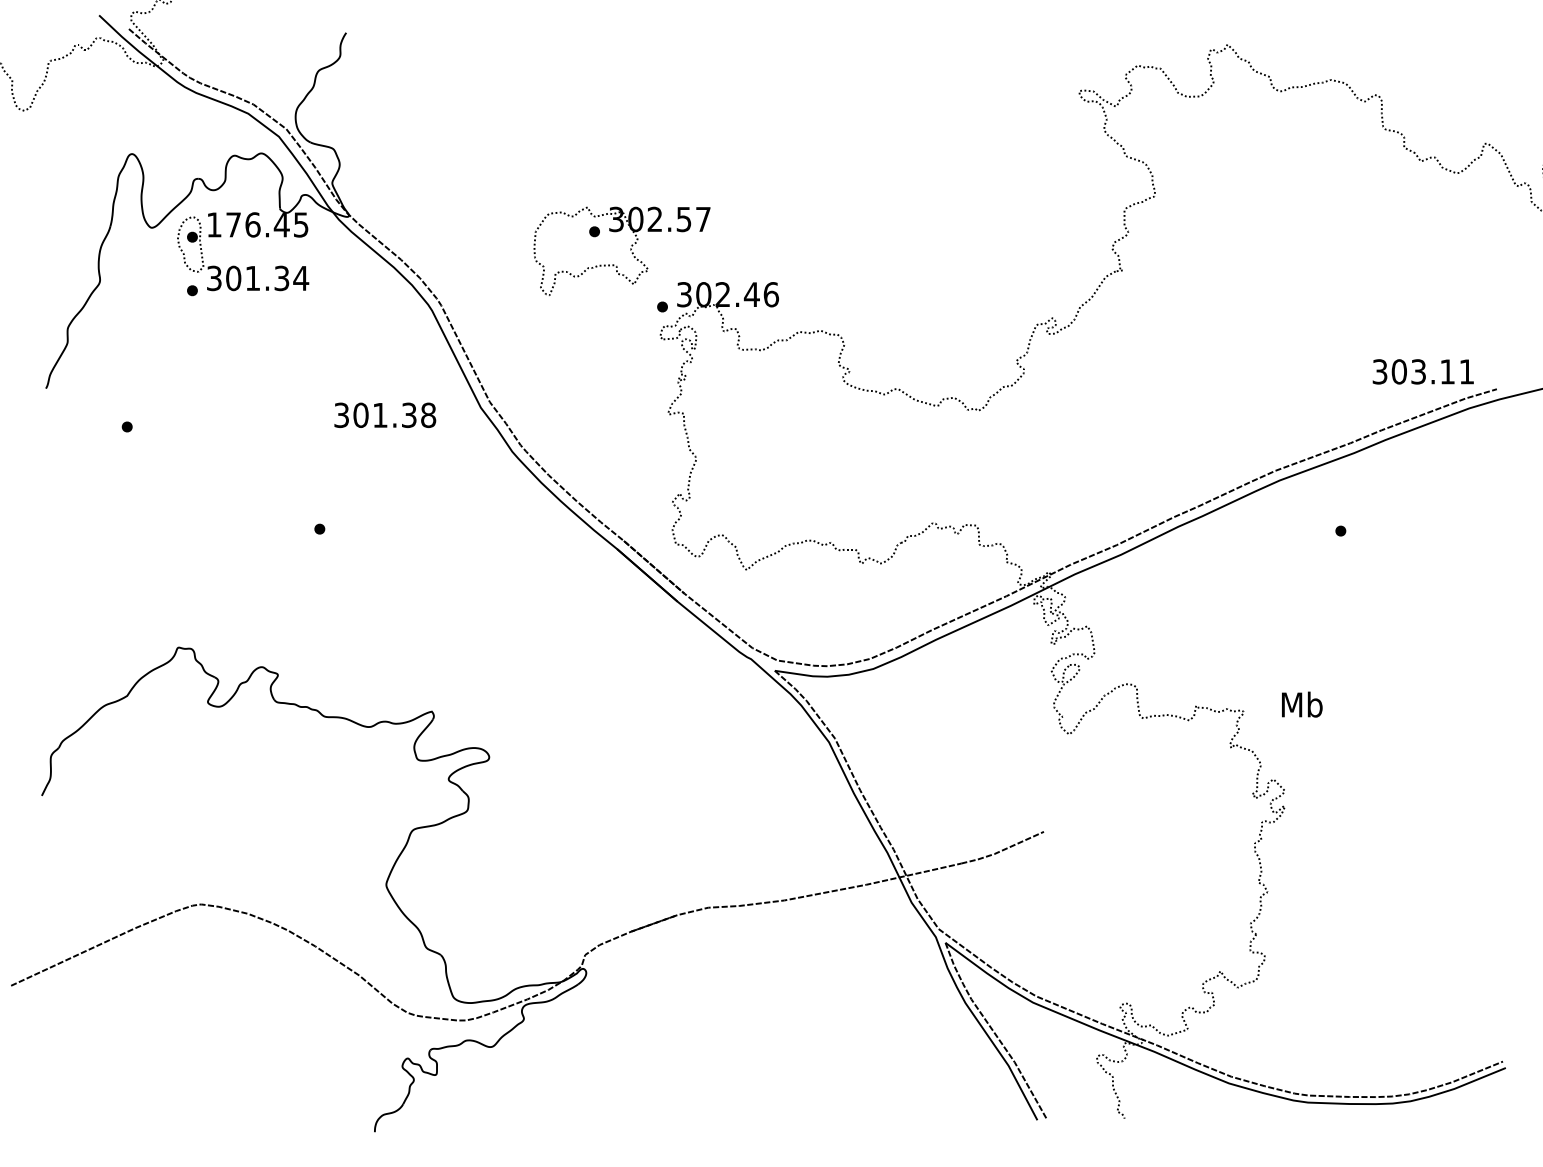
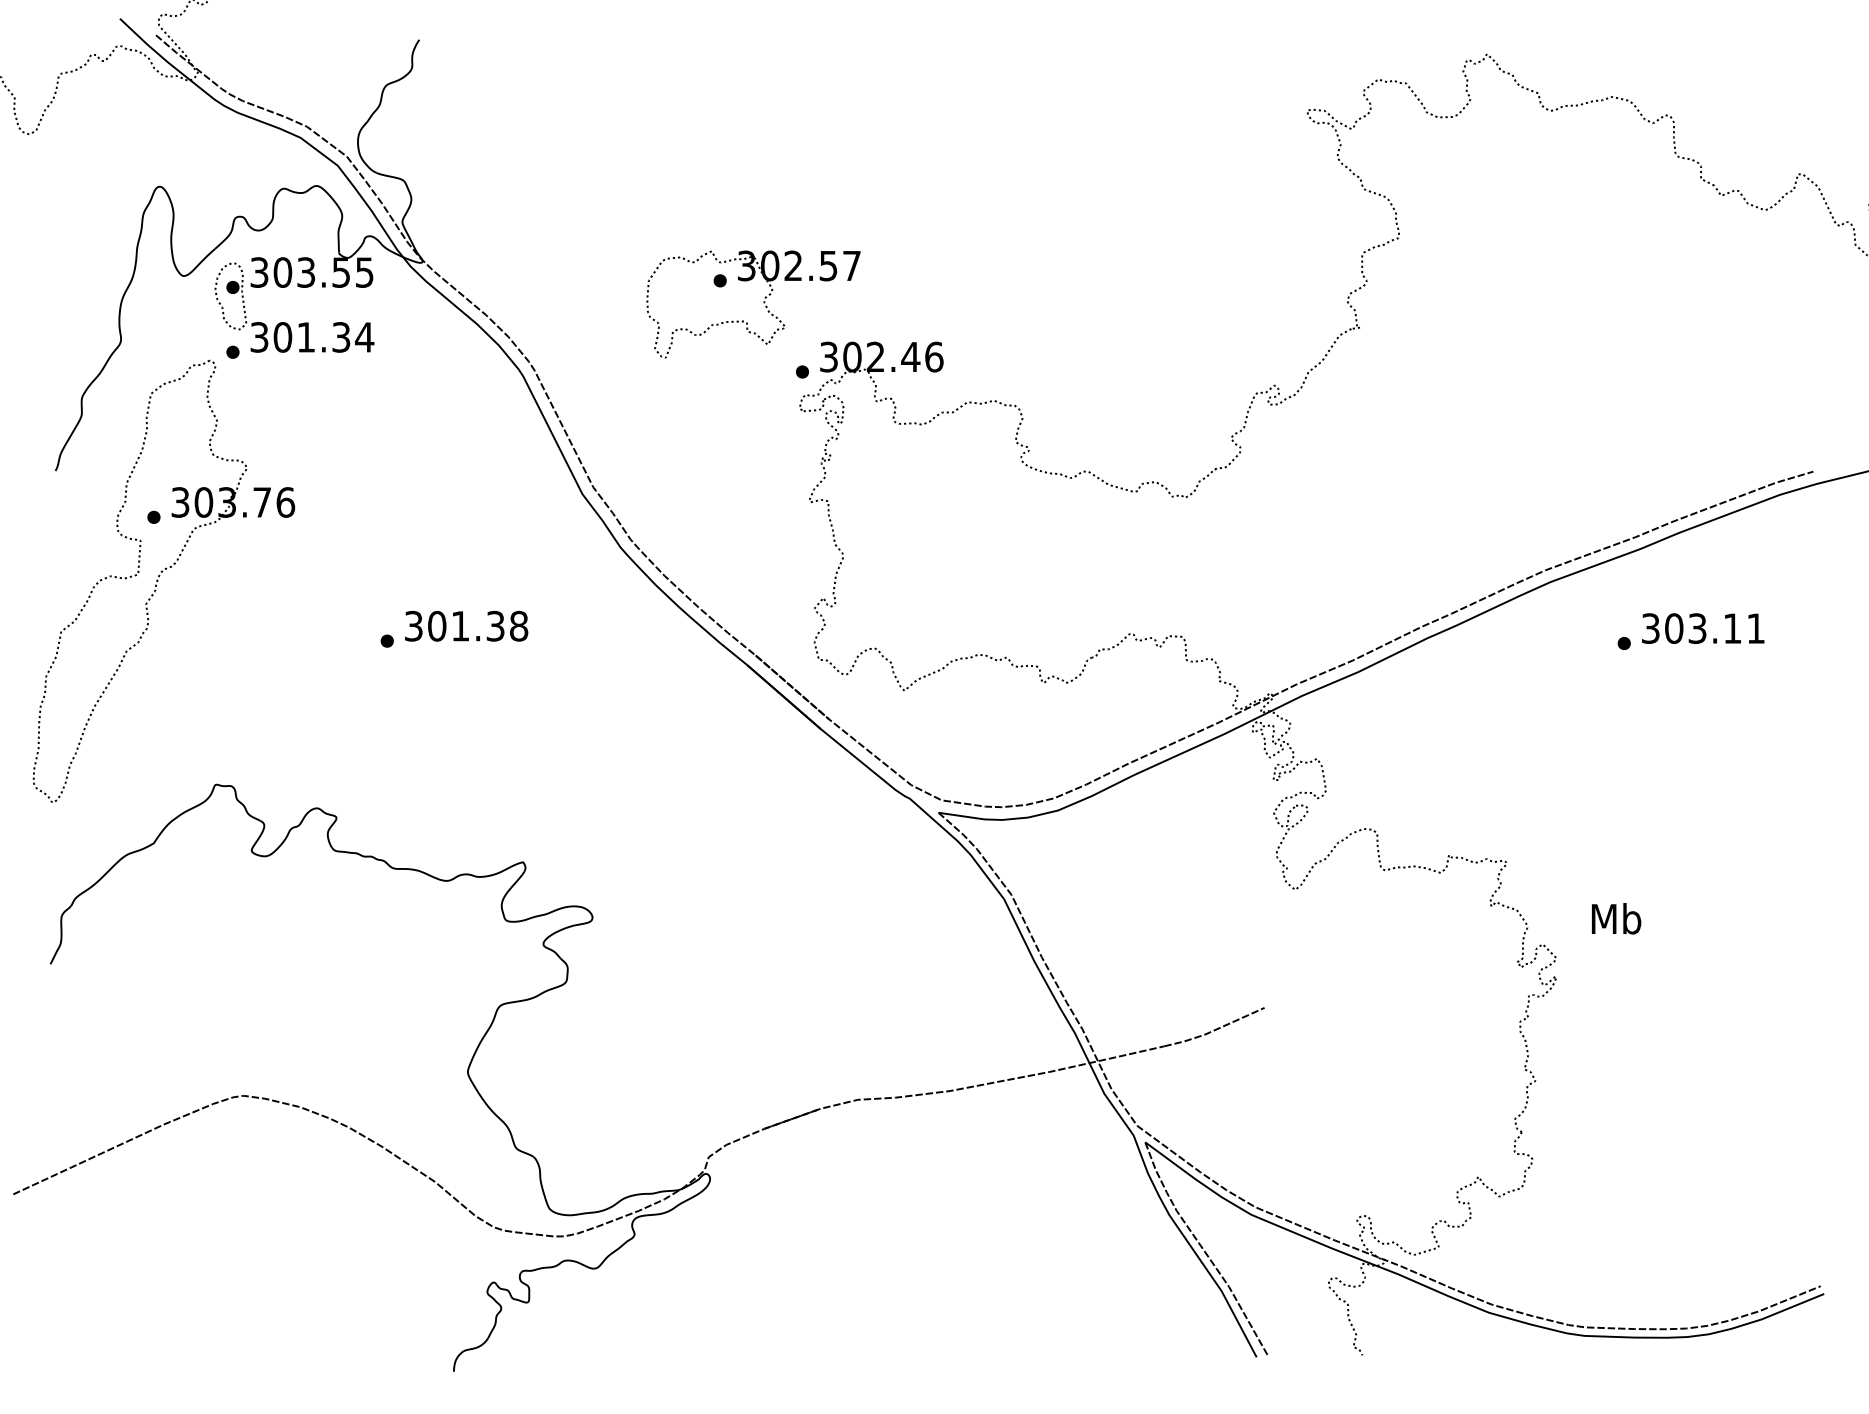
text: (248, 224) -> (300, 272), 176.45 -> 303.55
text: (1423, 371) -> (1703, 628), moved
text: (385, 414) -> (466, 625), moved
part: (135, 479) -> (163, 580), added
text: (1302, 704) -> (1616, 918), moved

